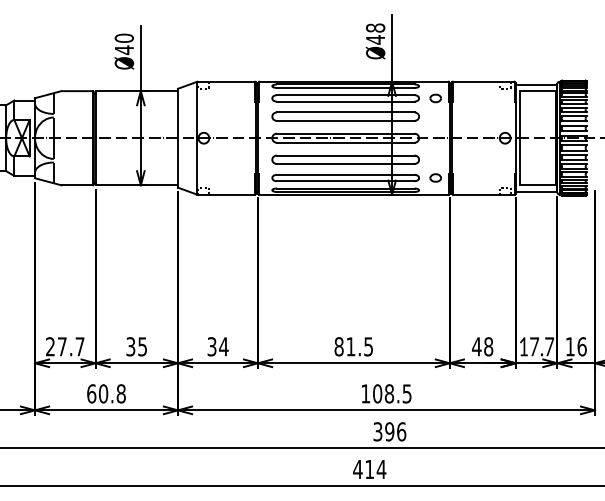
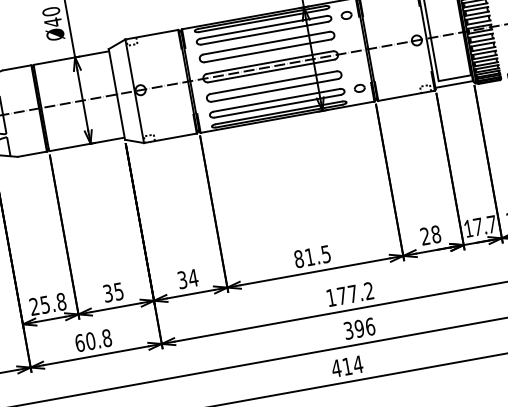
text: (71, 346) -> (53, 303), 27.7 -> 25.8
text: (476, 346) -> (424, 236), 48 -> 28
text: (392, 393) -> (355, 293), 108.5 -> 177.2

